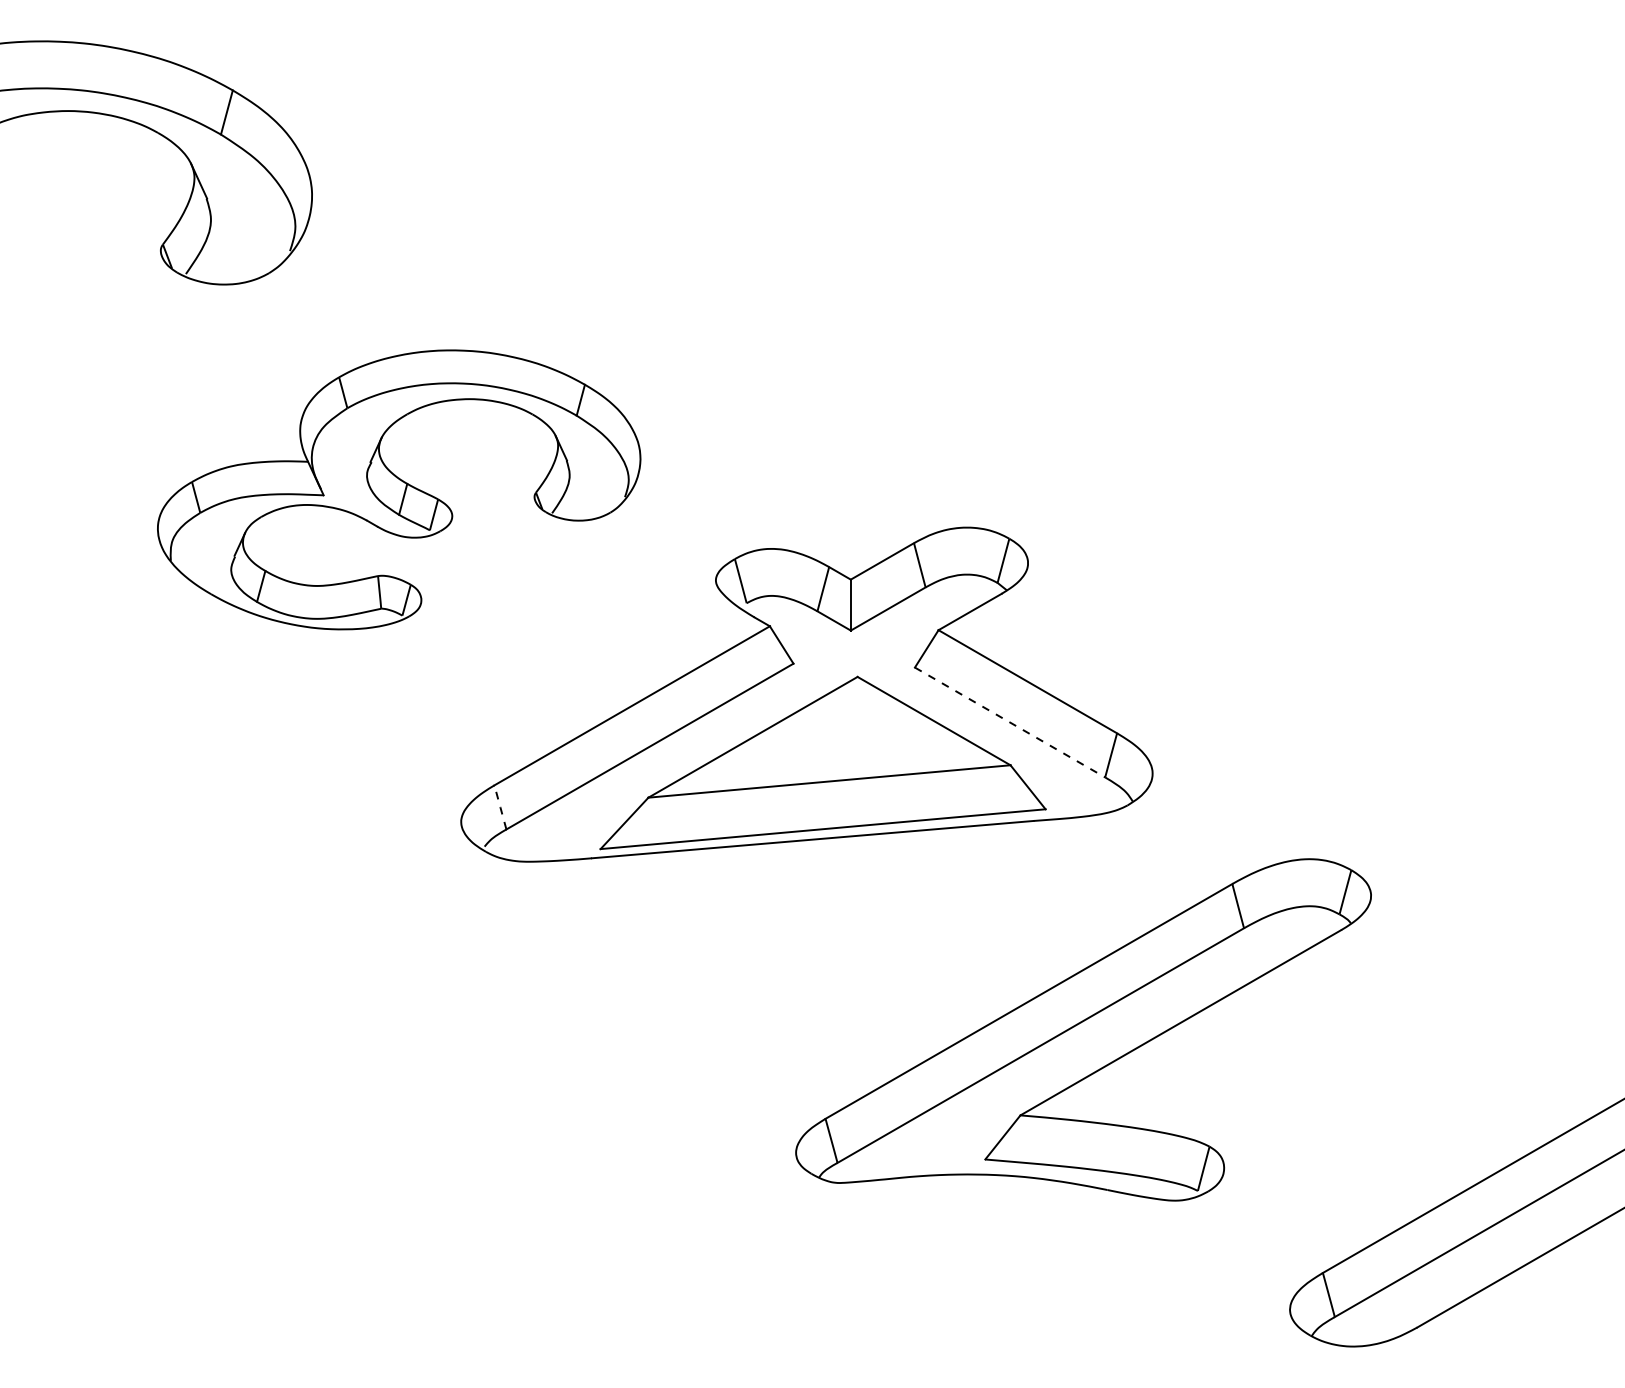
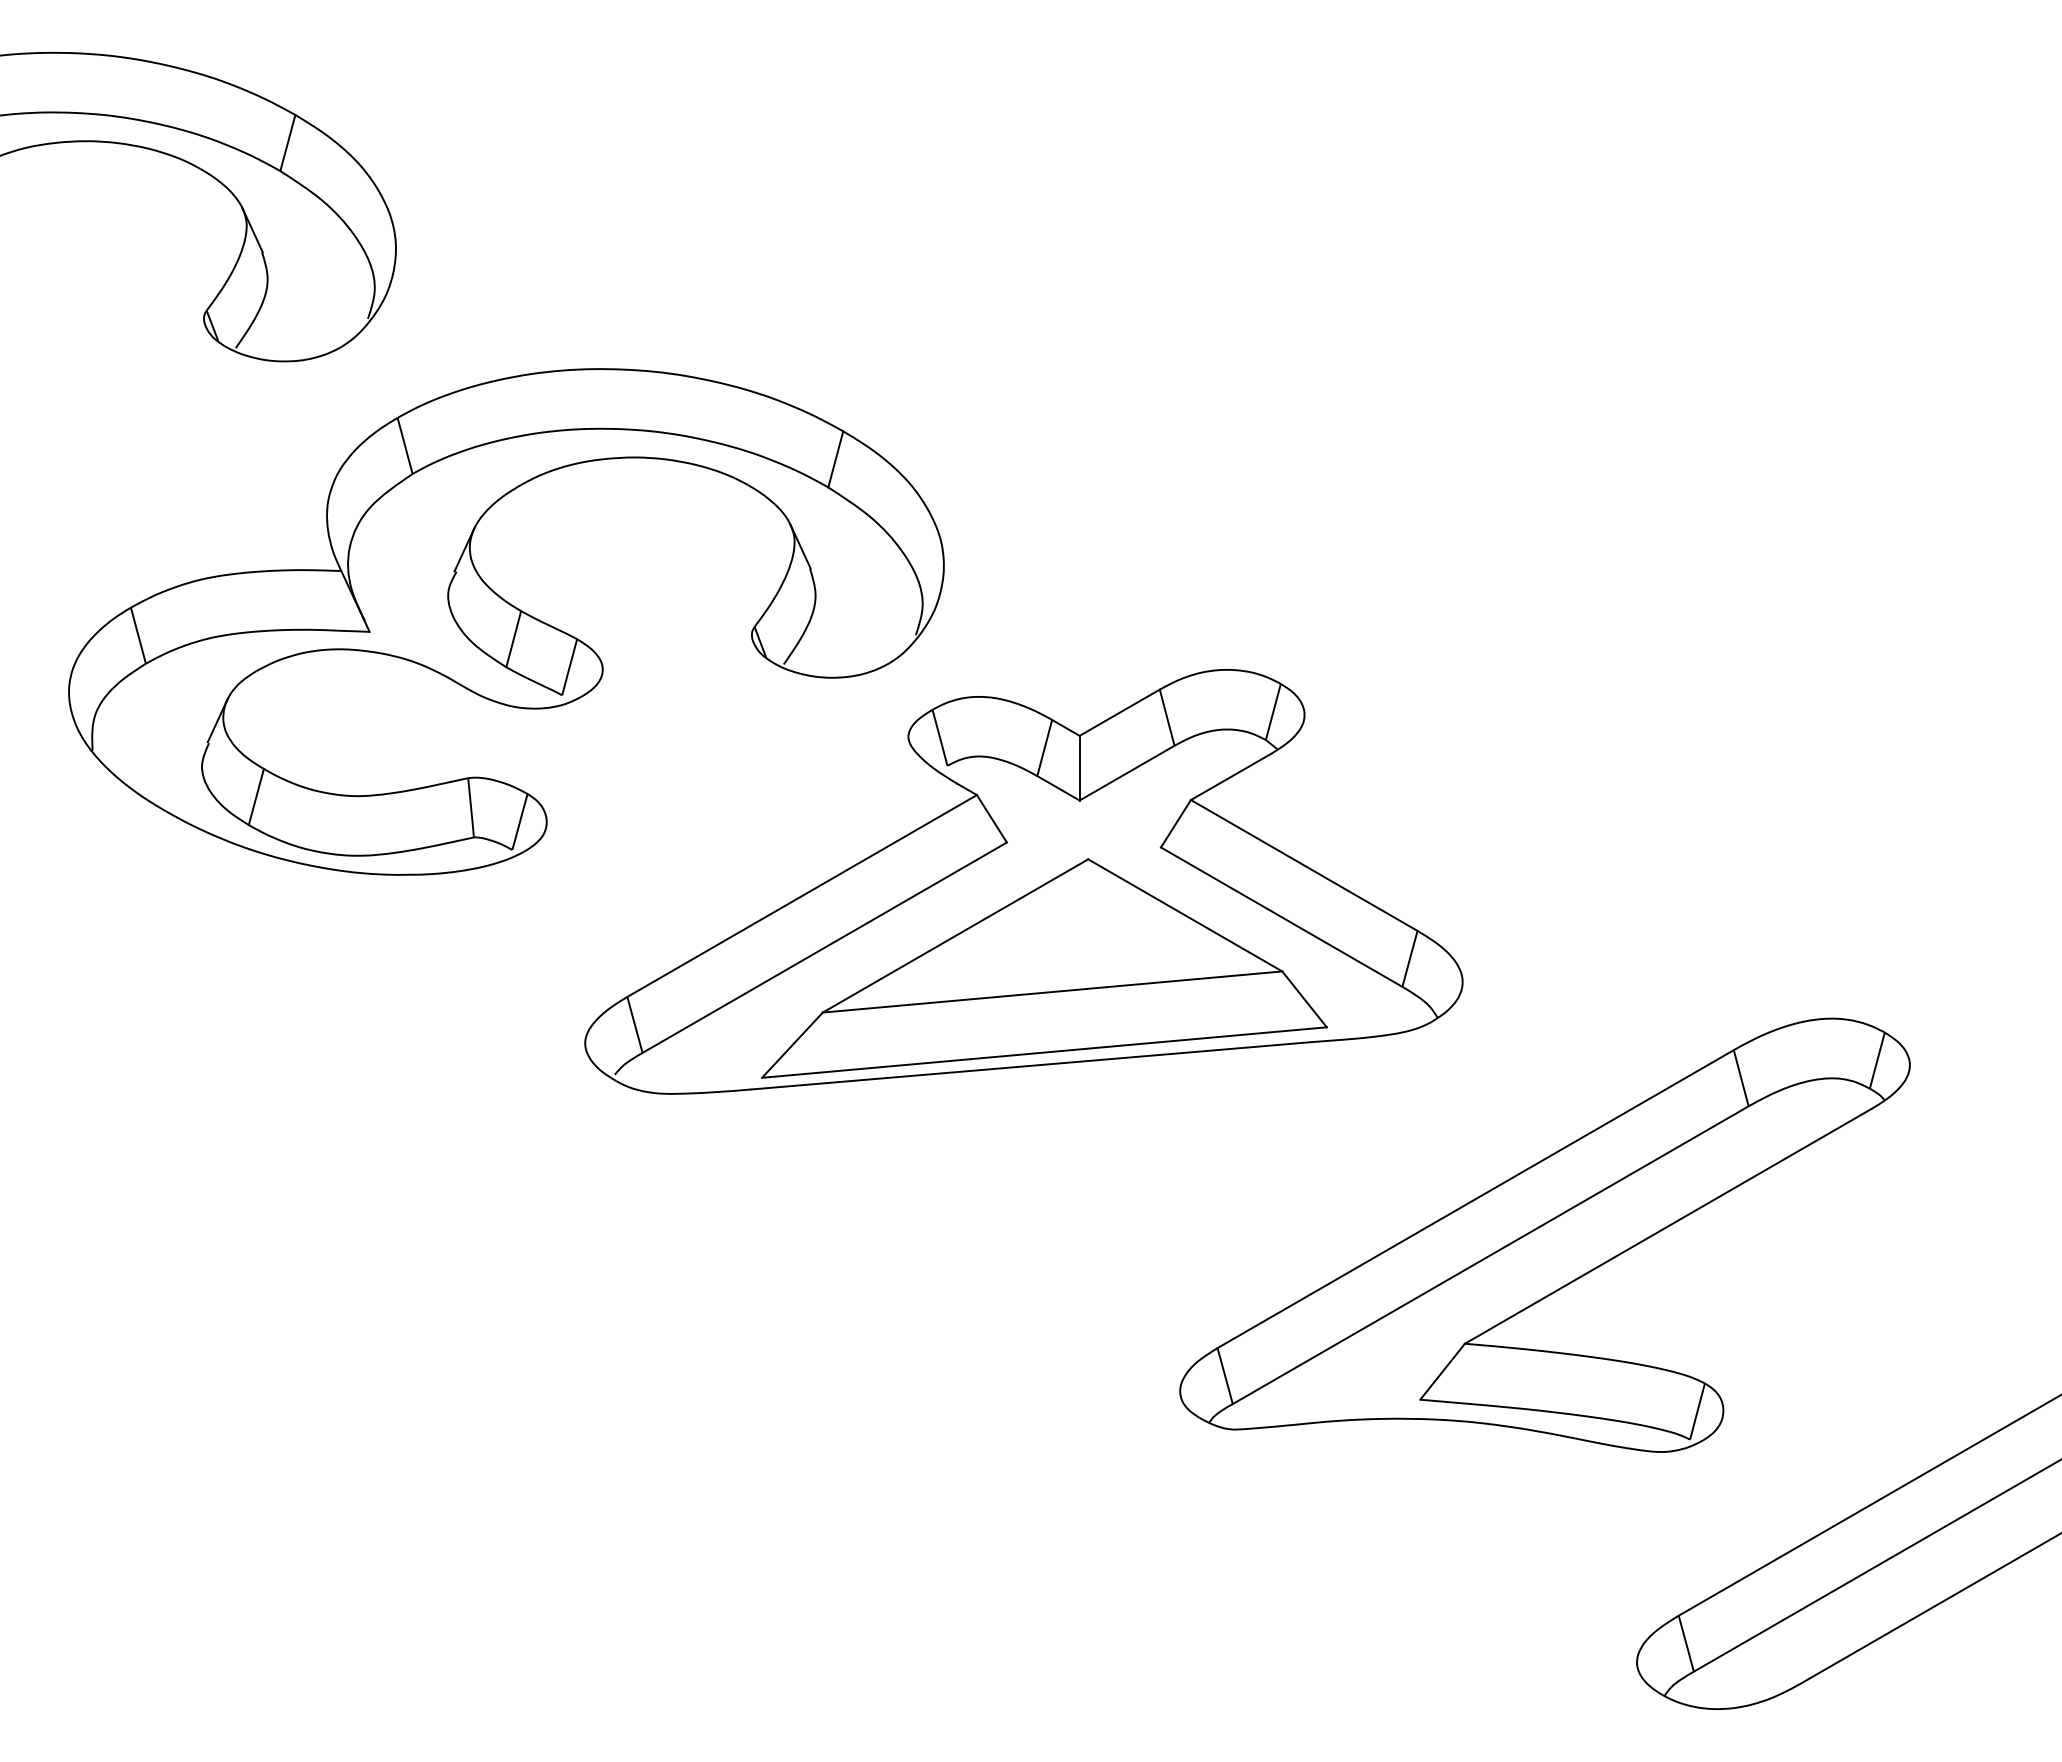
part: (399, 489) -> (506, 621), size x1.43
line: (1010, 722) -> (1282, 917), dashed -> solid
line: (500, 807) -> (634, 1024), dashed -> solid
part: (1083, 1029) -> (1544, 1234), moved

